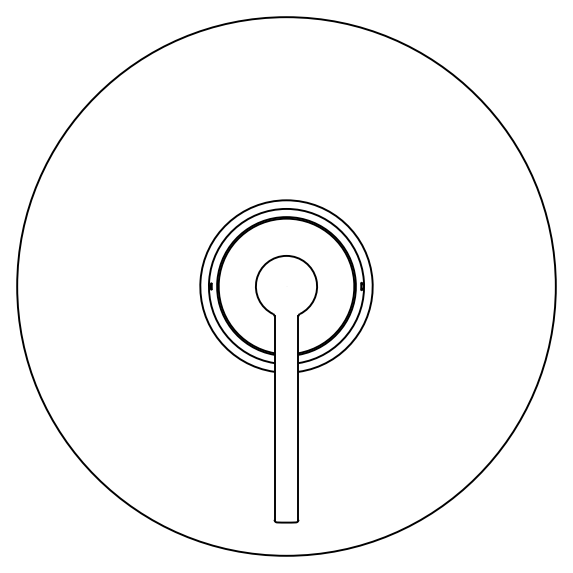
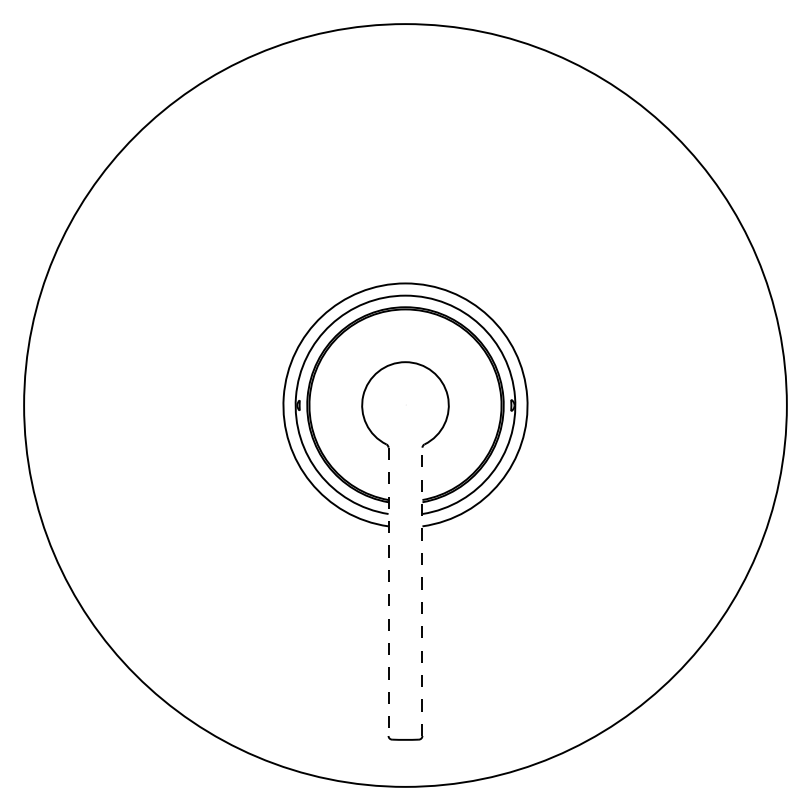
line: (274, 418) -> (388, 592), solid -> dashed
line: (298, 418) -> (422, 592), solid -> dashed

